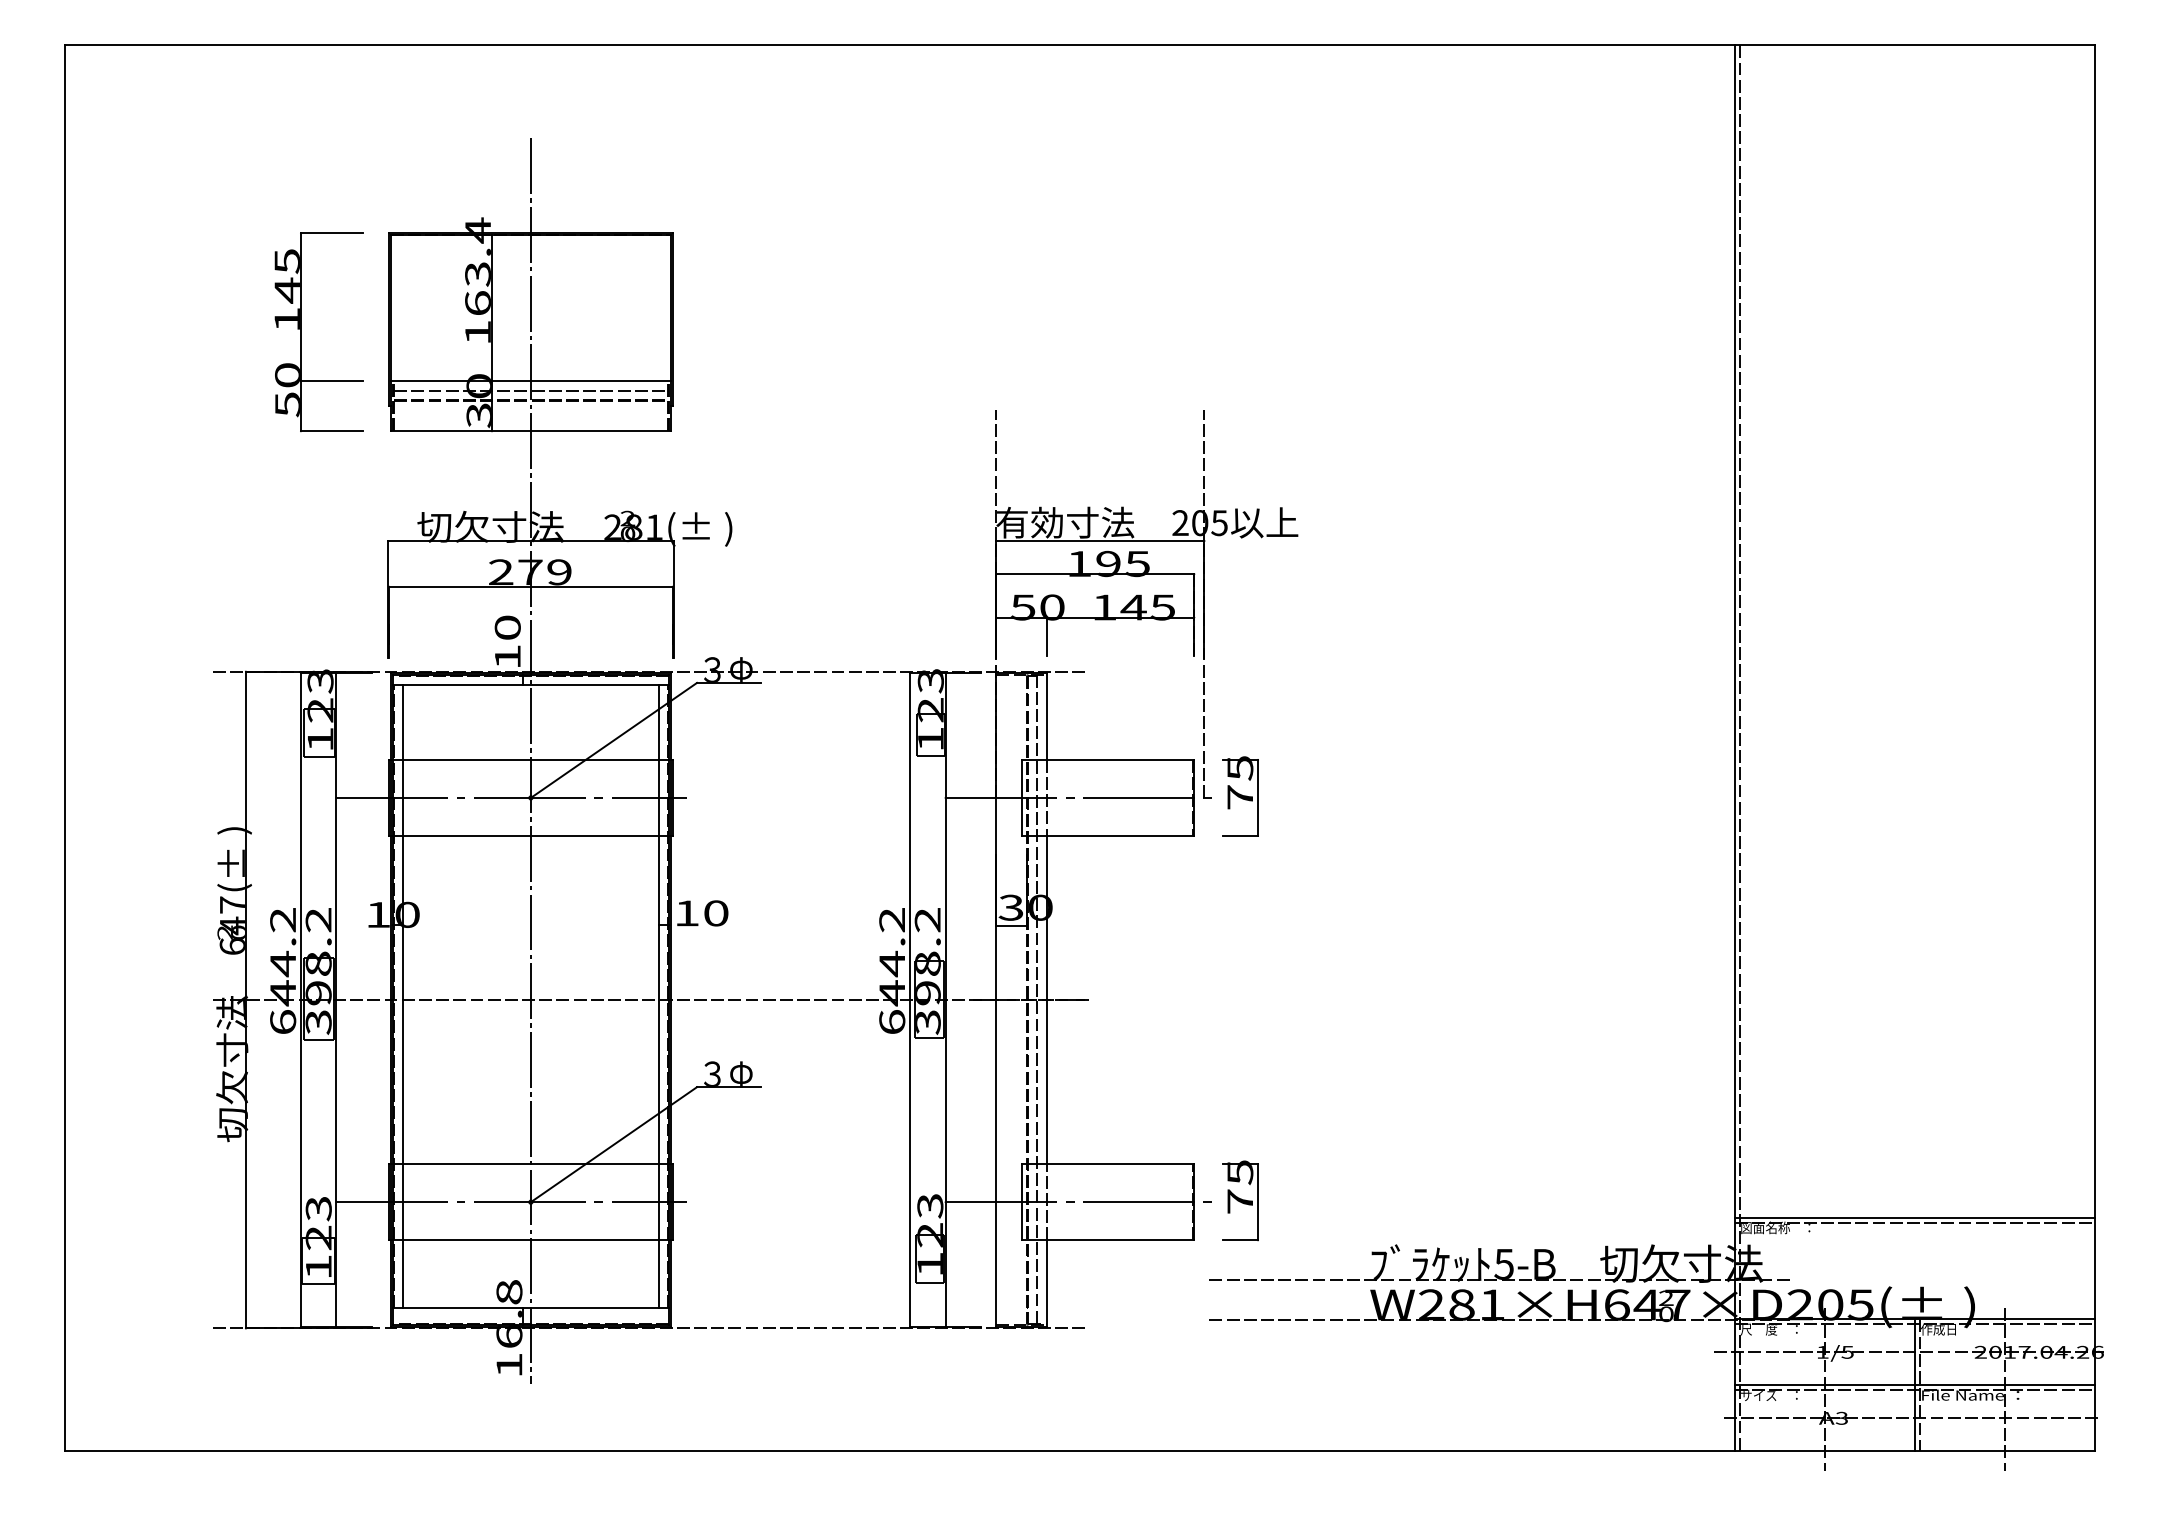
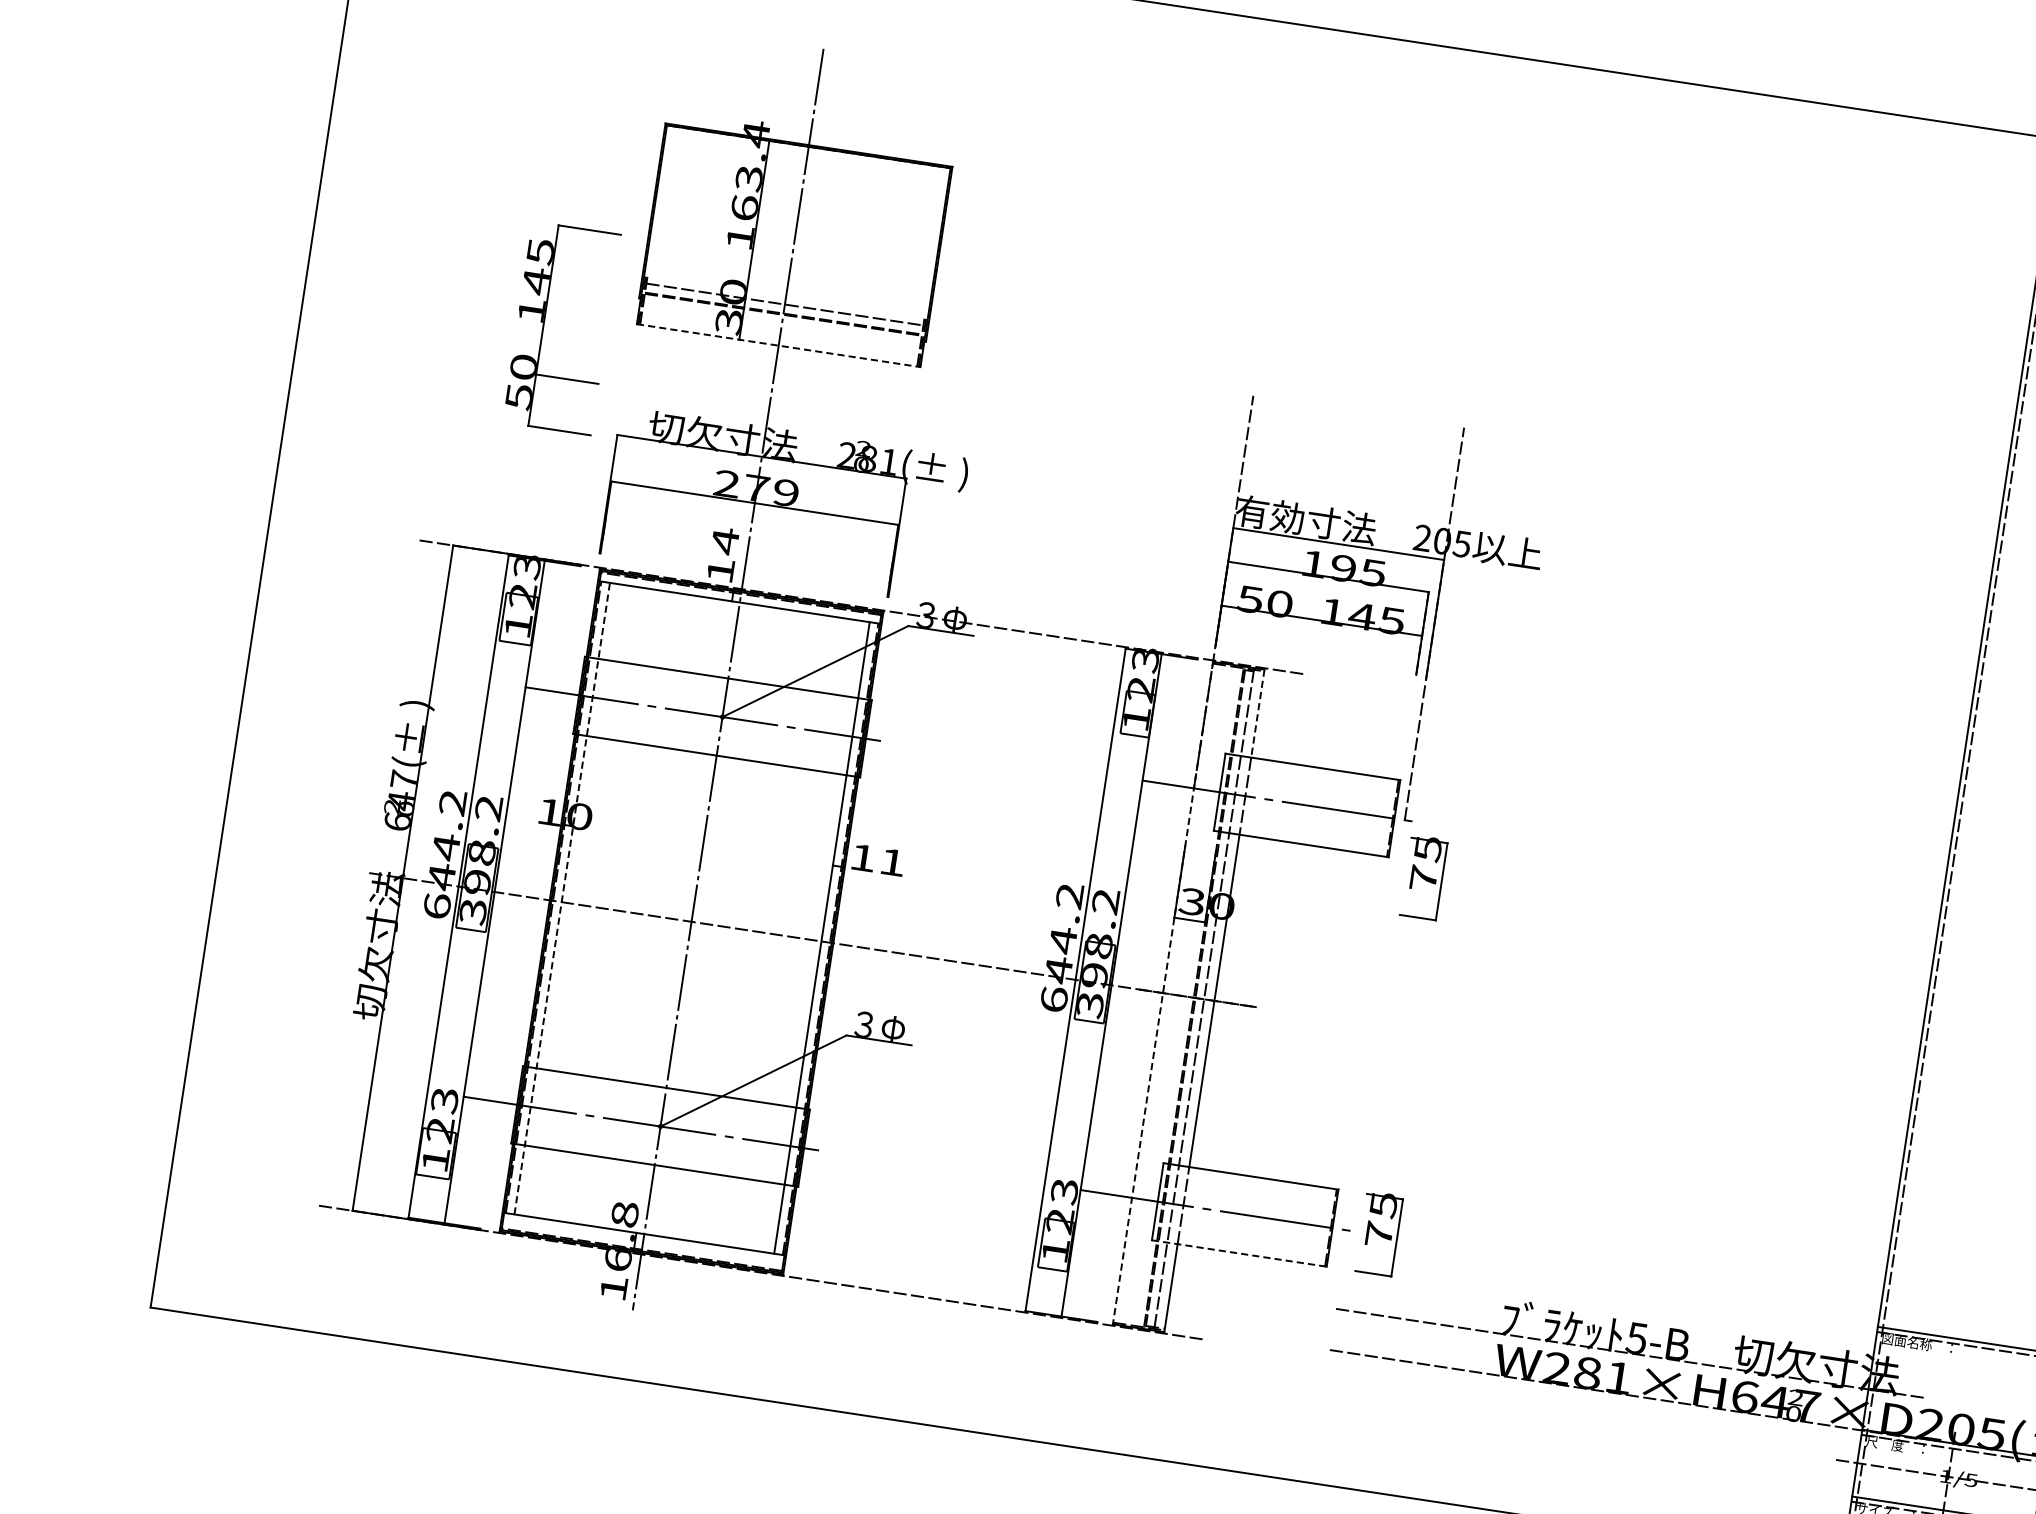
part: (301, 332) -> (544, 325), moved
line: (530, 380) -> (786, 294), removed
line: (530, 431) -> (778, 345), solid -> dashed
text: (507, 627) -> (724, 540), 10 -> 14
line: (1047, 636) -> (1270, 632), removed
line: (1047, 716) -> (1258, 713), solid -> dashed
part: (1240, 796) -> (1424, 877), moved
text: (716, 913) -> (892, 862), 10 -> 11
line: (402, 996) -> (562, 898), solid -> dashed
line: (996, 1000) -> (1163, 993), solid -> dashed
line: (1108, 1240) -> (1239, 1253), solid -> dashed

